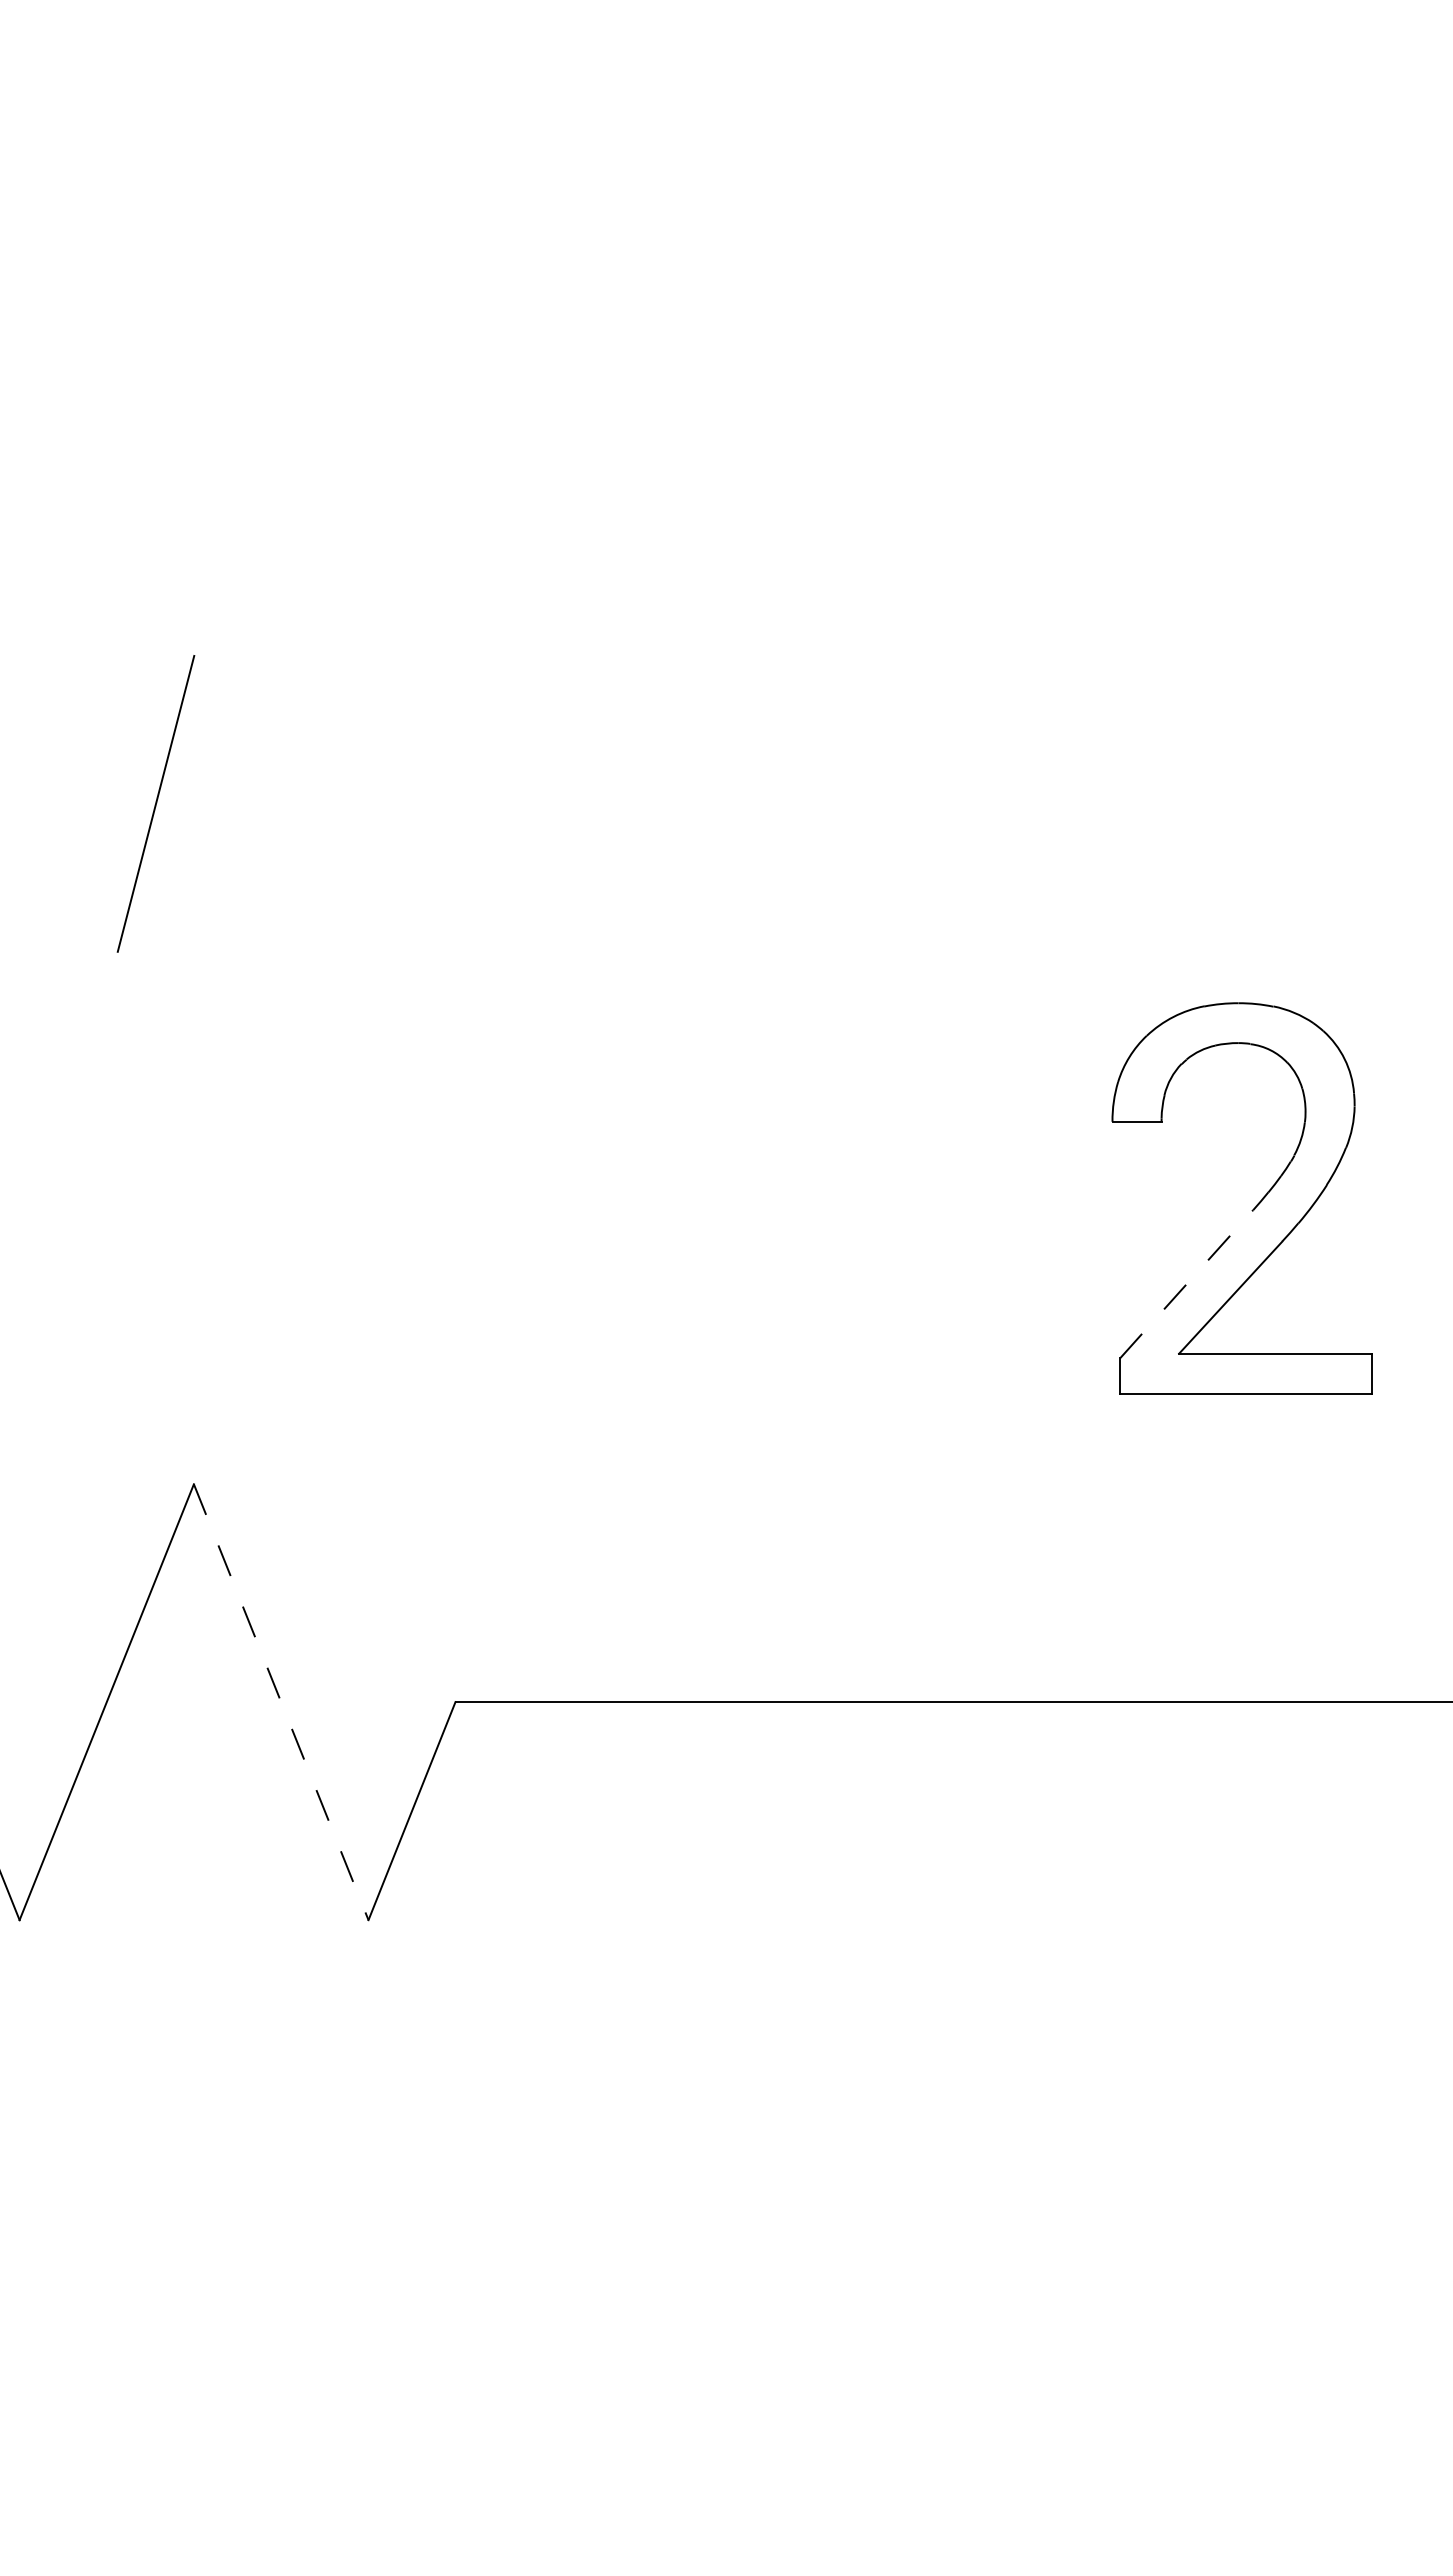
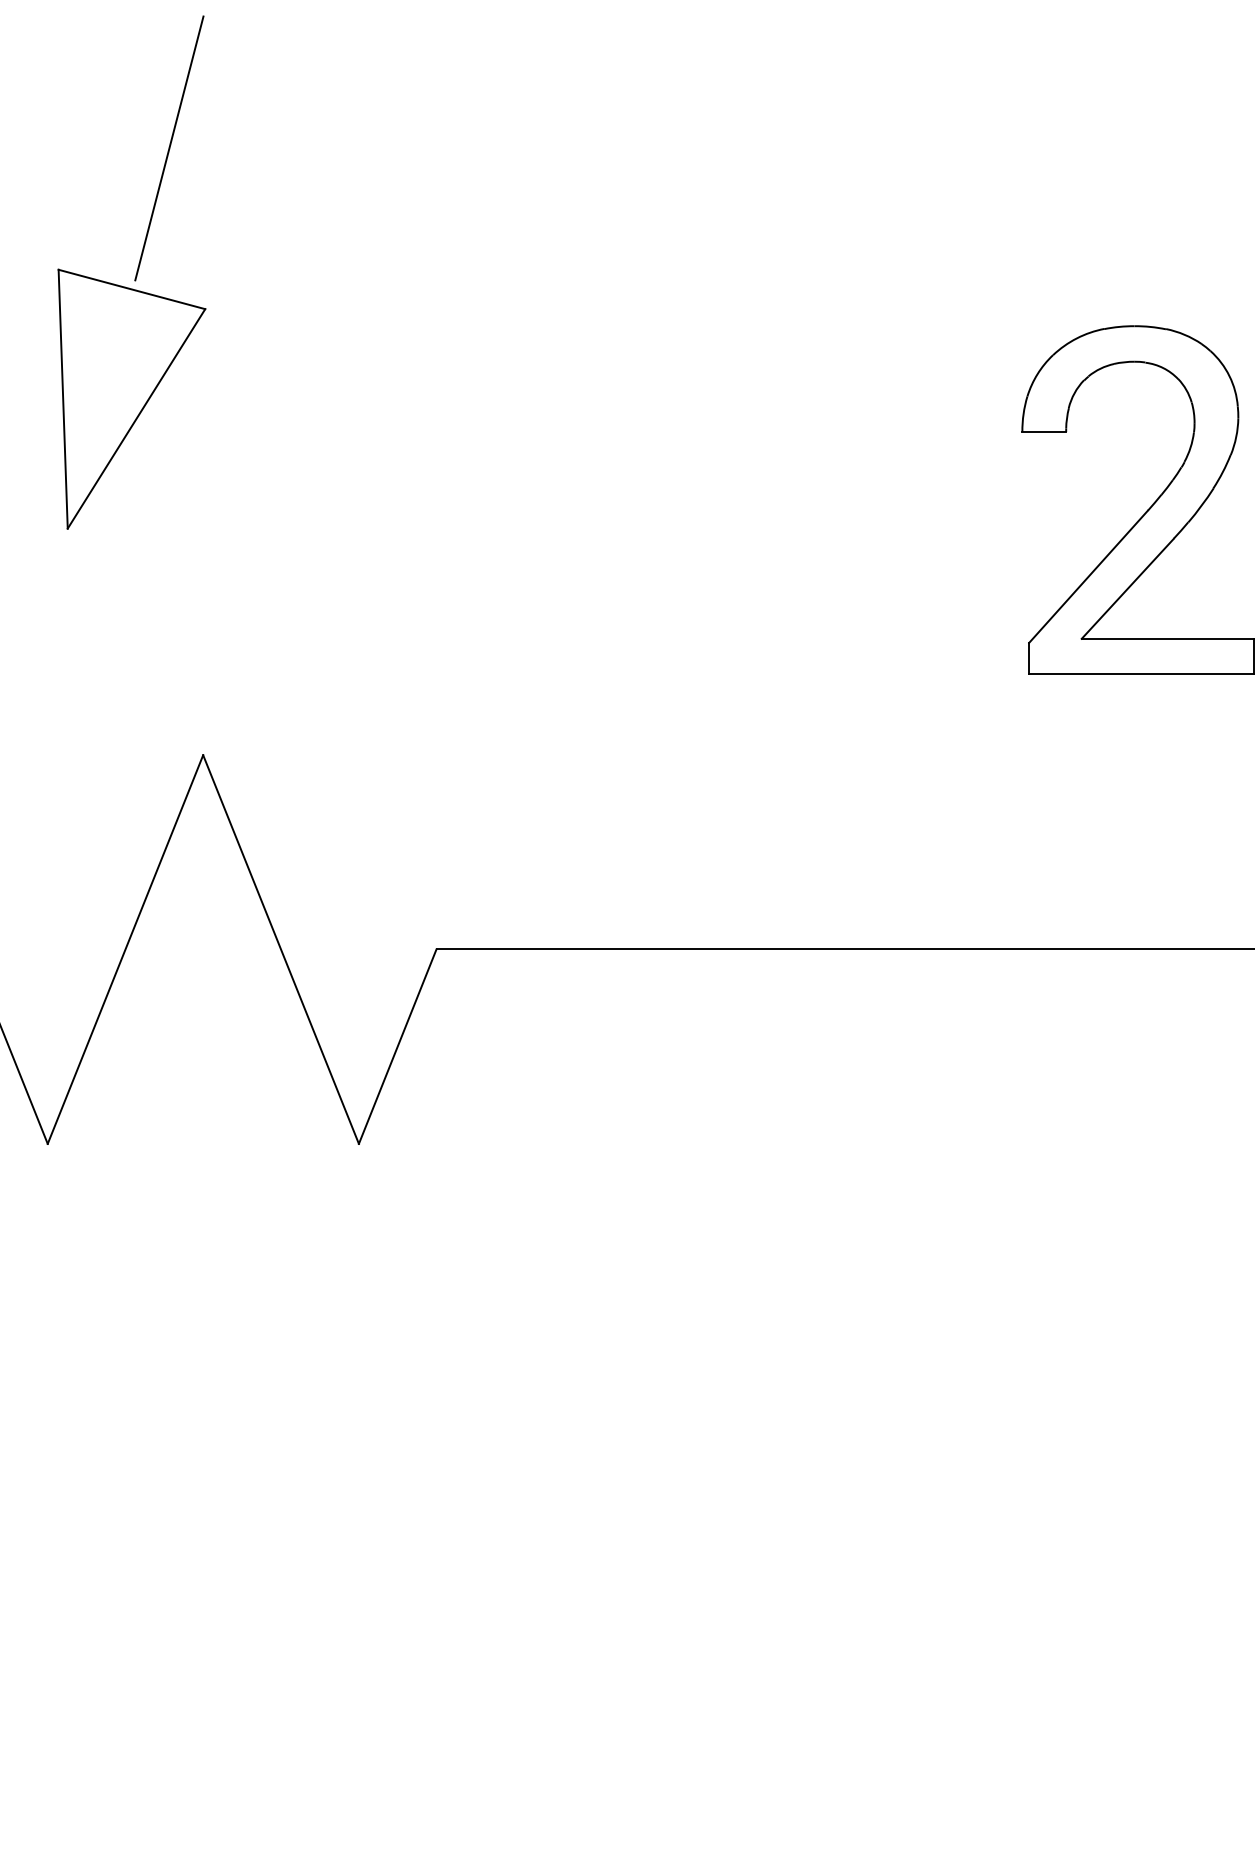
part: (113, 1085) -> (131, 399), added
line: (1186, 1284) -> (1088, 577), dashed -> solid
line: (281, 1702) -> (281, 949), dashed -> solid

